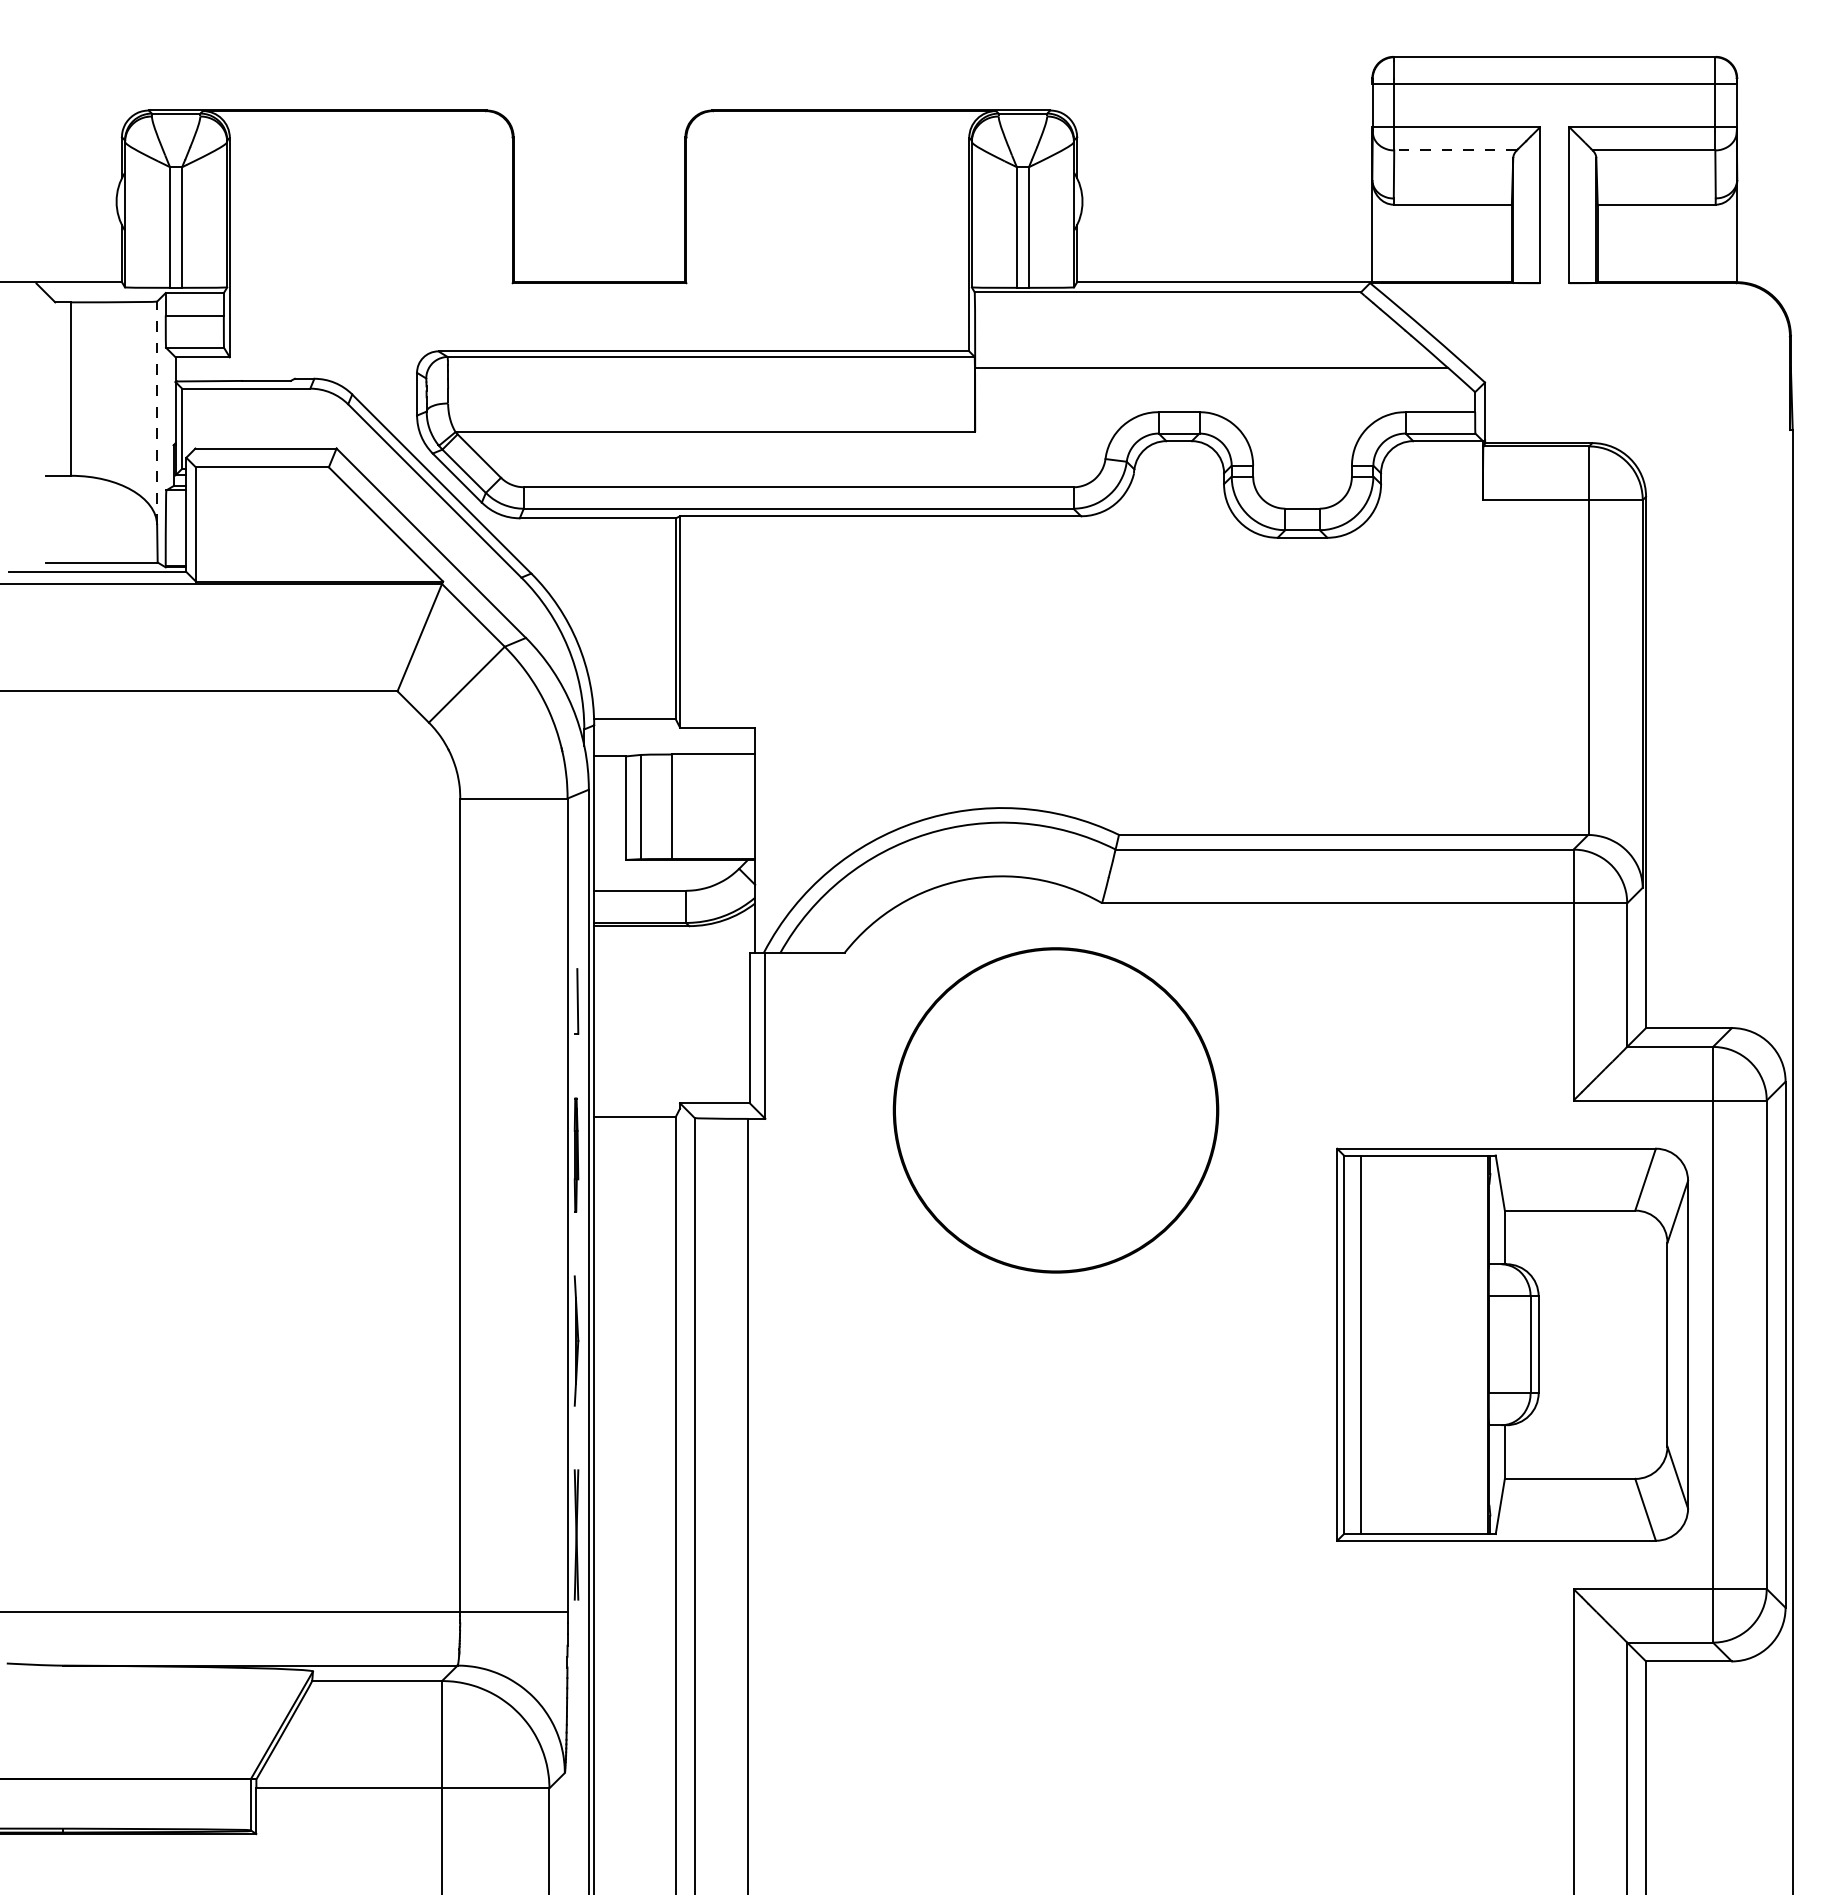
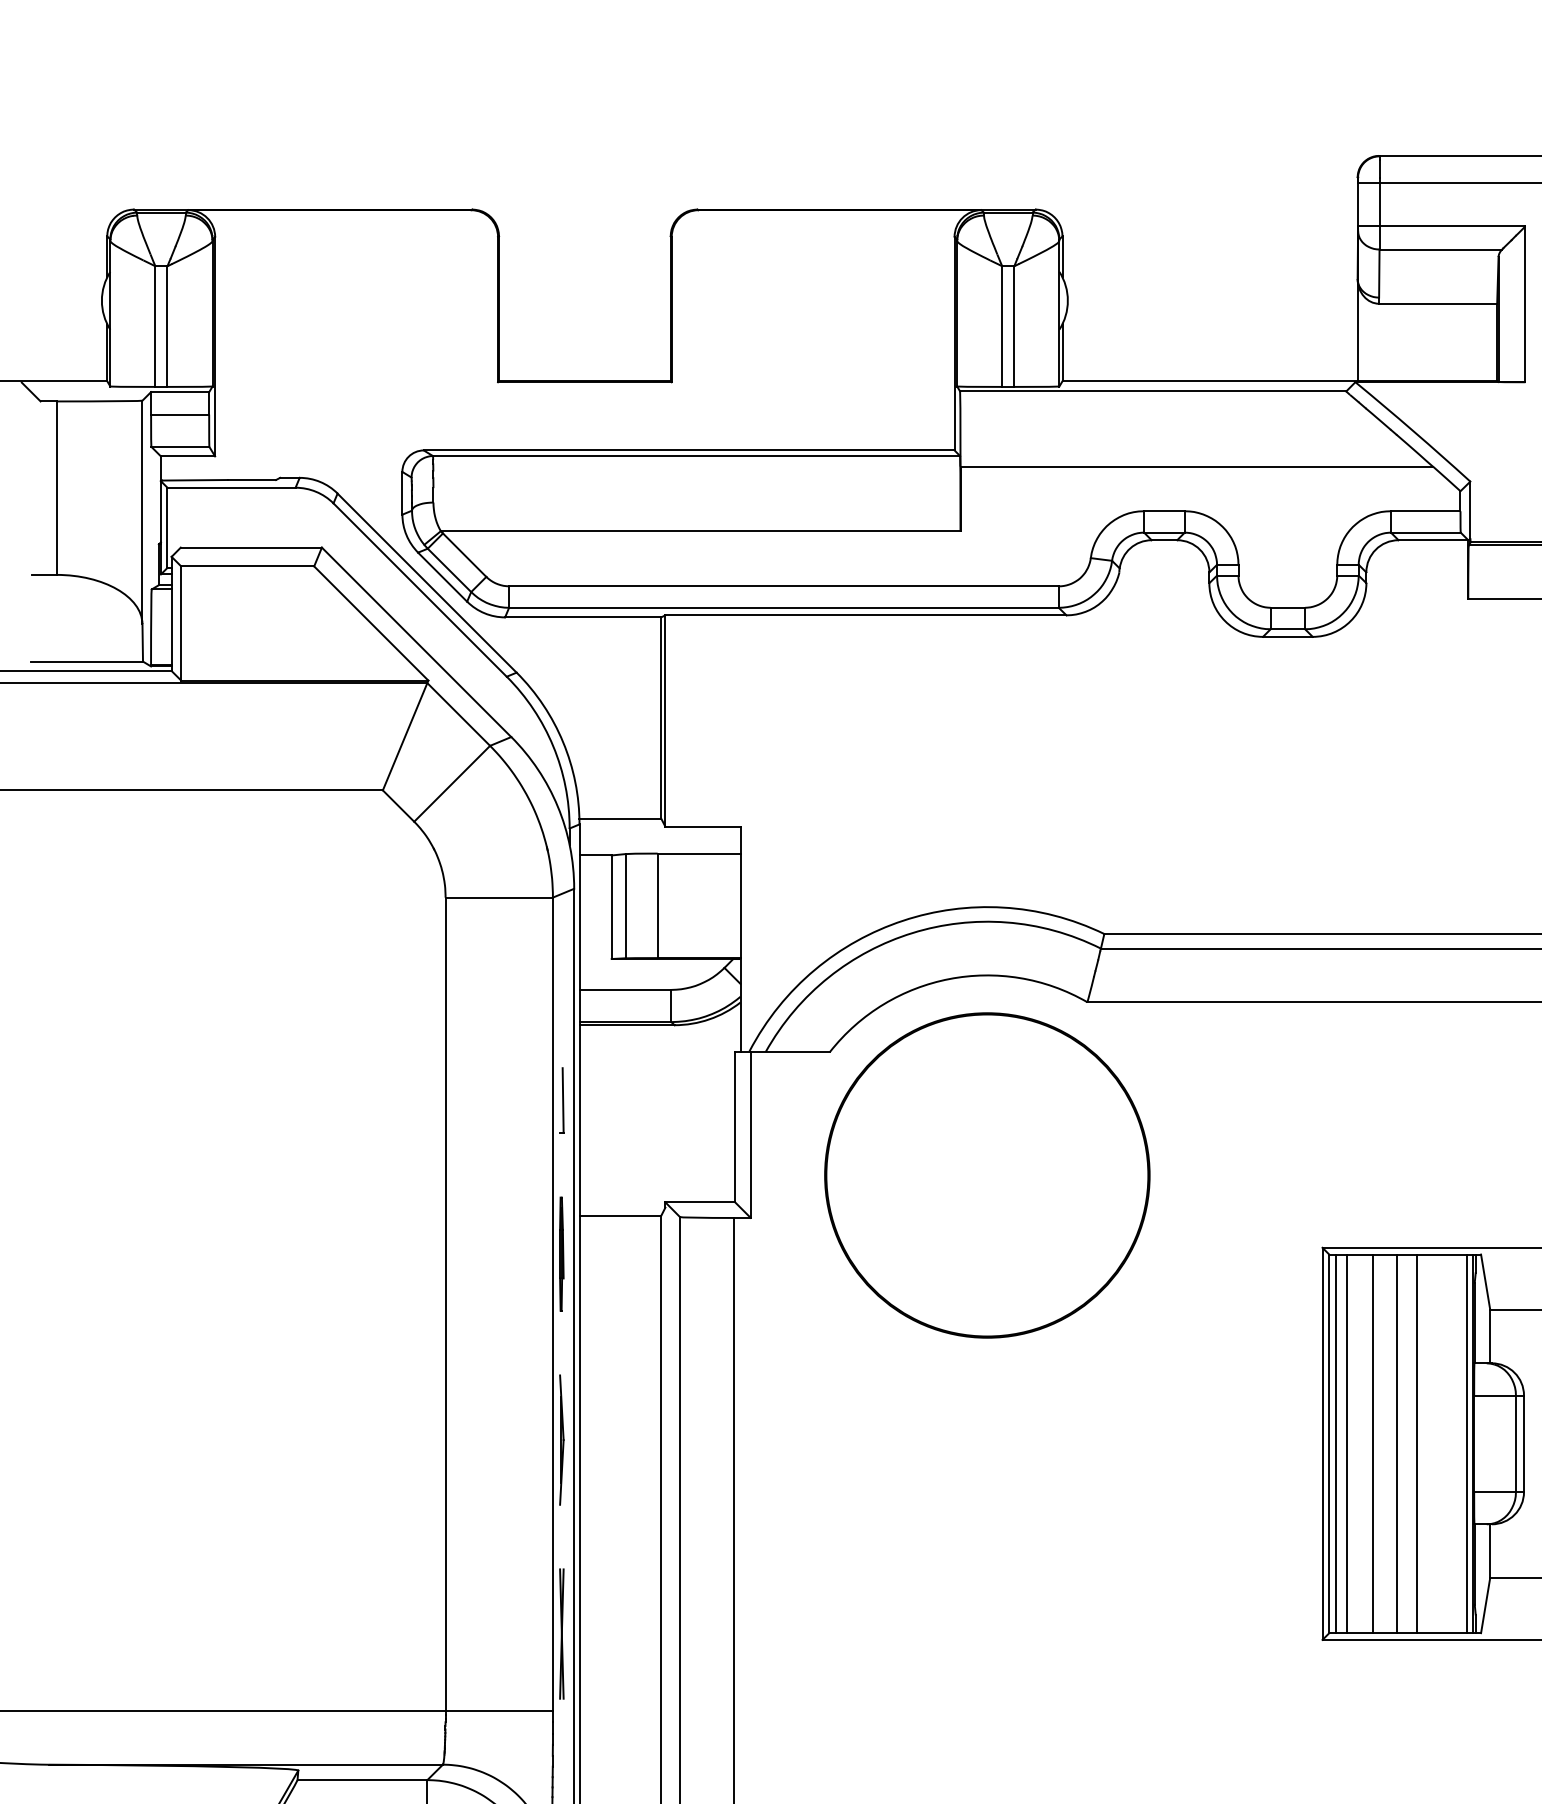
line: (1455, 150) -> (1440, 249), dashed -> solid
line: (157, 413) -> (142, 512), dashed -> solid
part: (1055, 1110) -> (986, 1175), moved
line: (1350, 1344) -> (1335, 1443), added
line: (1387, 1344) -> (1372, 1443), added
line: (1411, 1344) -> (1396, 1443), added
line: (1432, 1344) -> (1417, 1443), added
line: (1481, 1344) -> (1466, 1443), added

